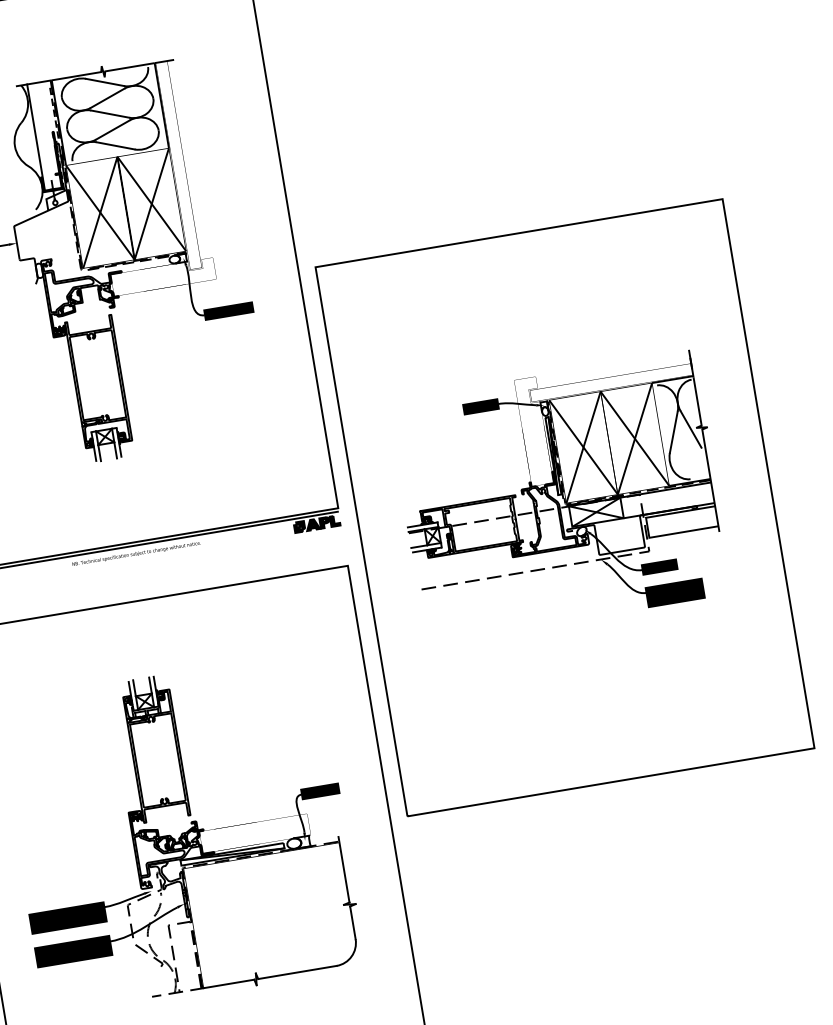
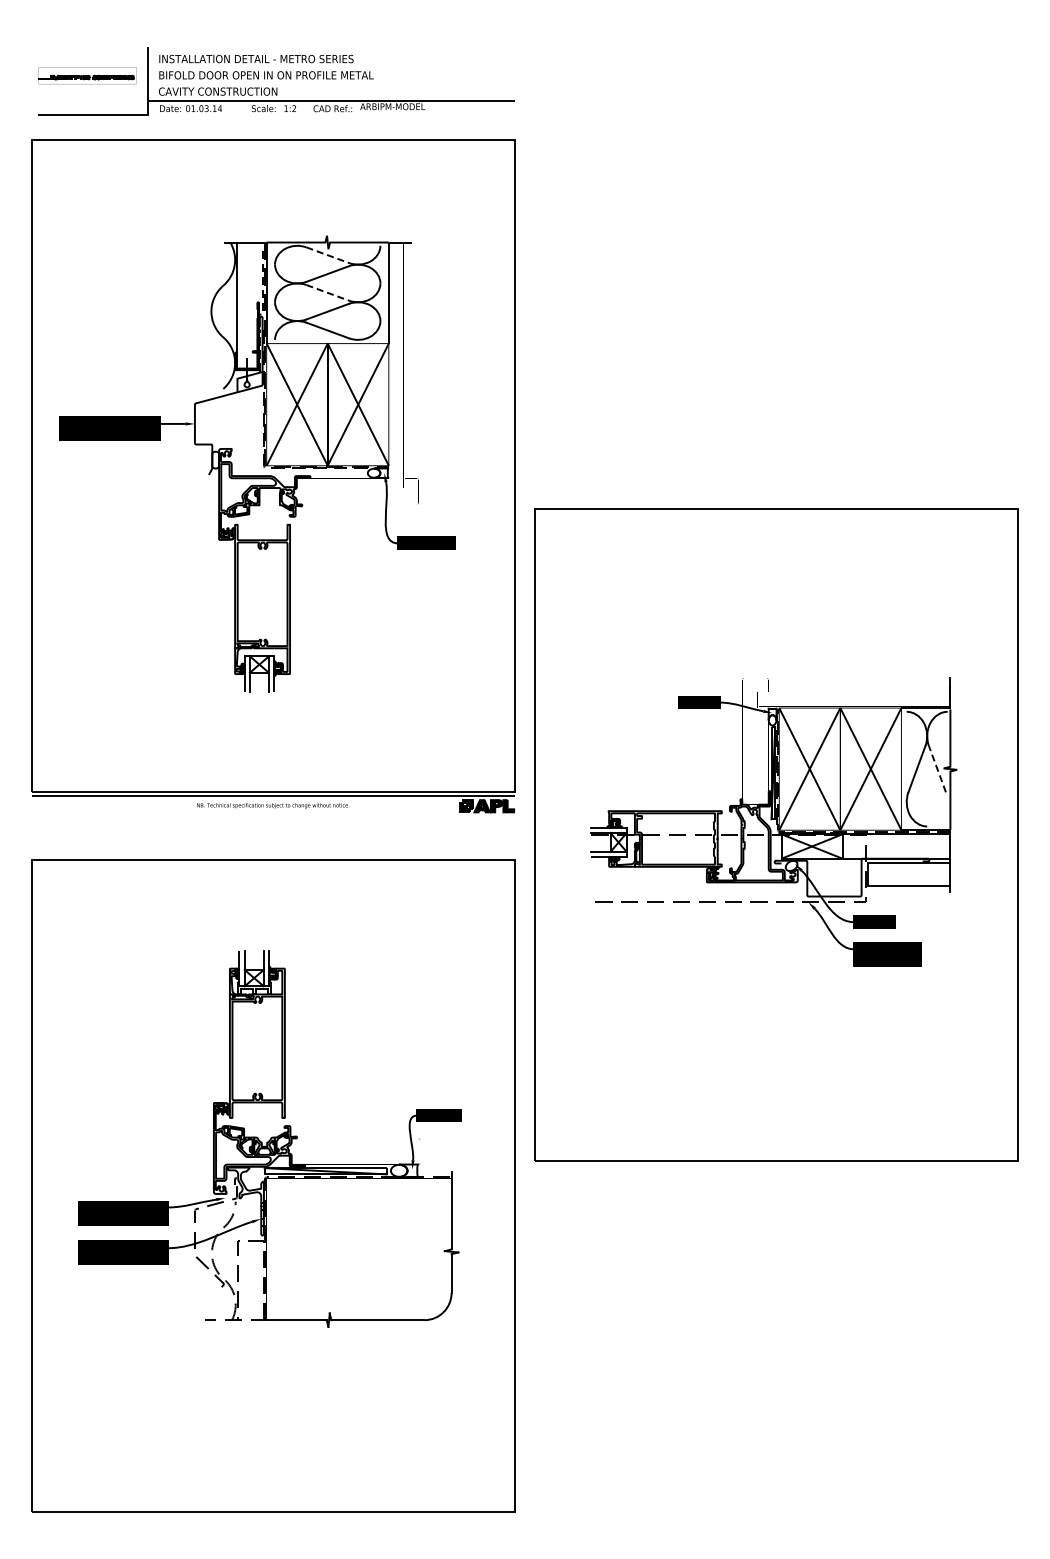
line: (104, 82) -> (327, 255), solid -> dashed
line: (110, 113) -> (327, 292), solid -> dashed
line: (691, 429) -> (937, 769), solid -> dashed

